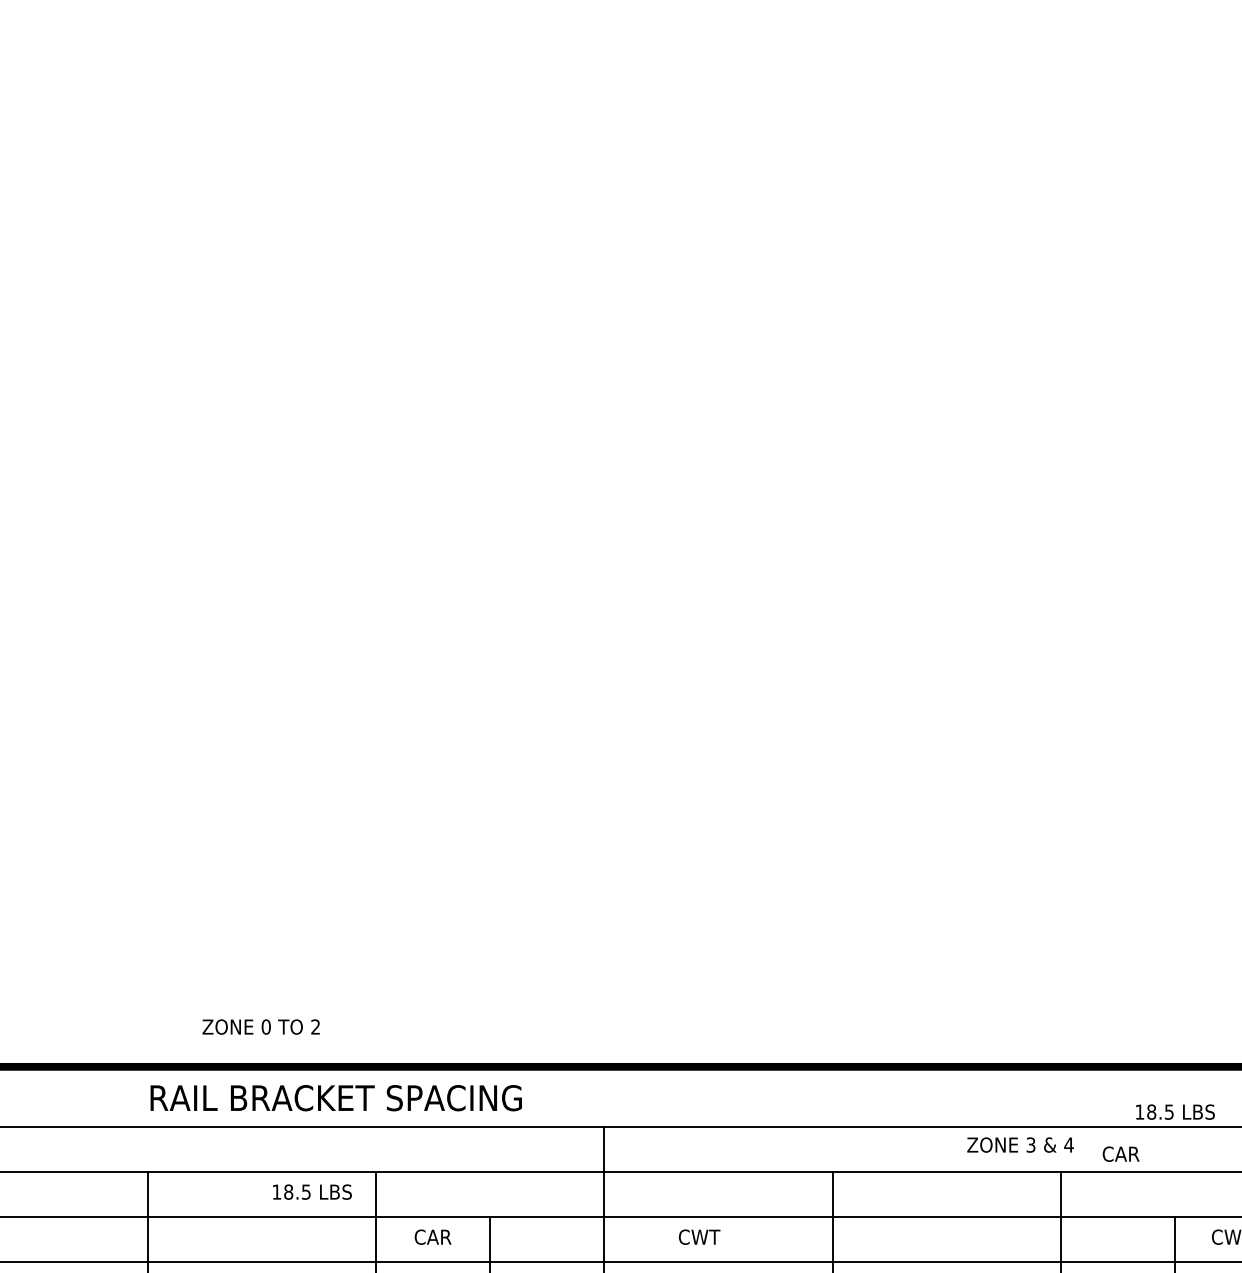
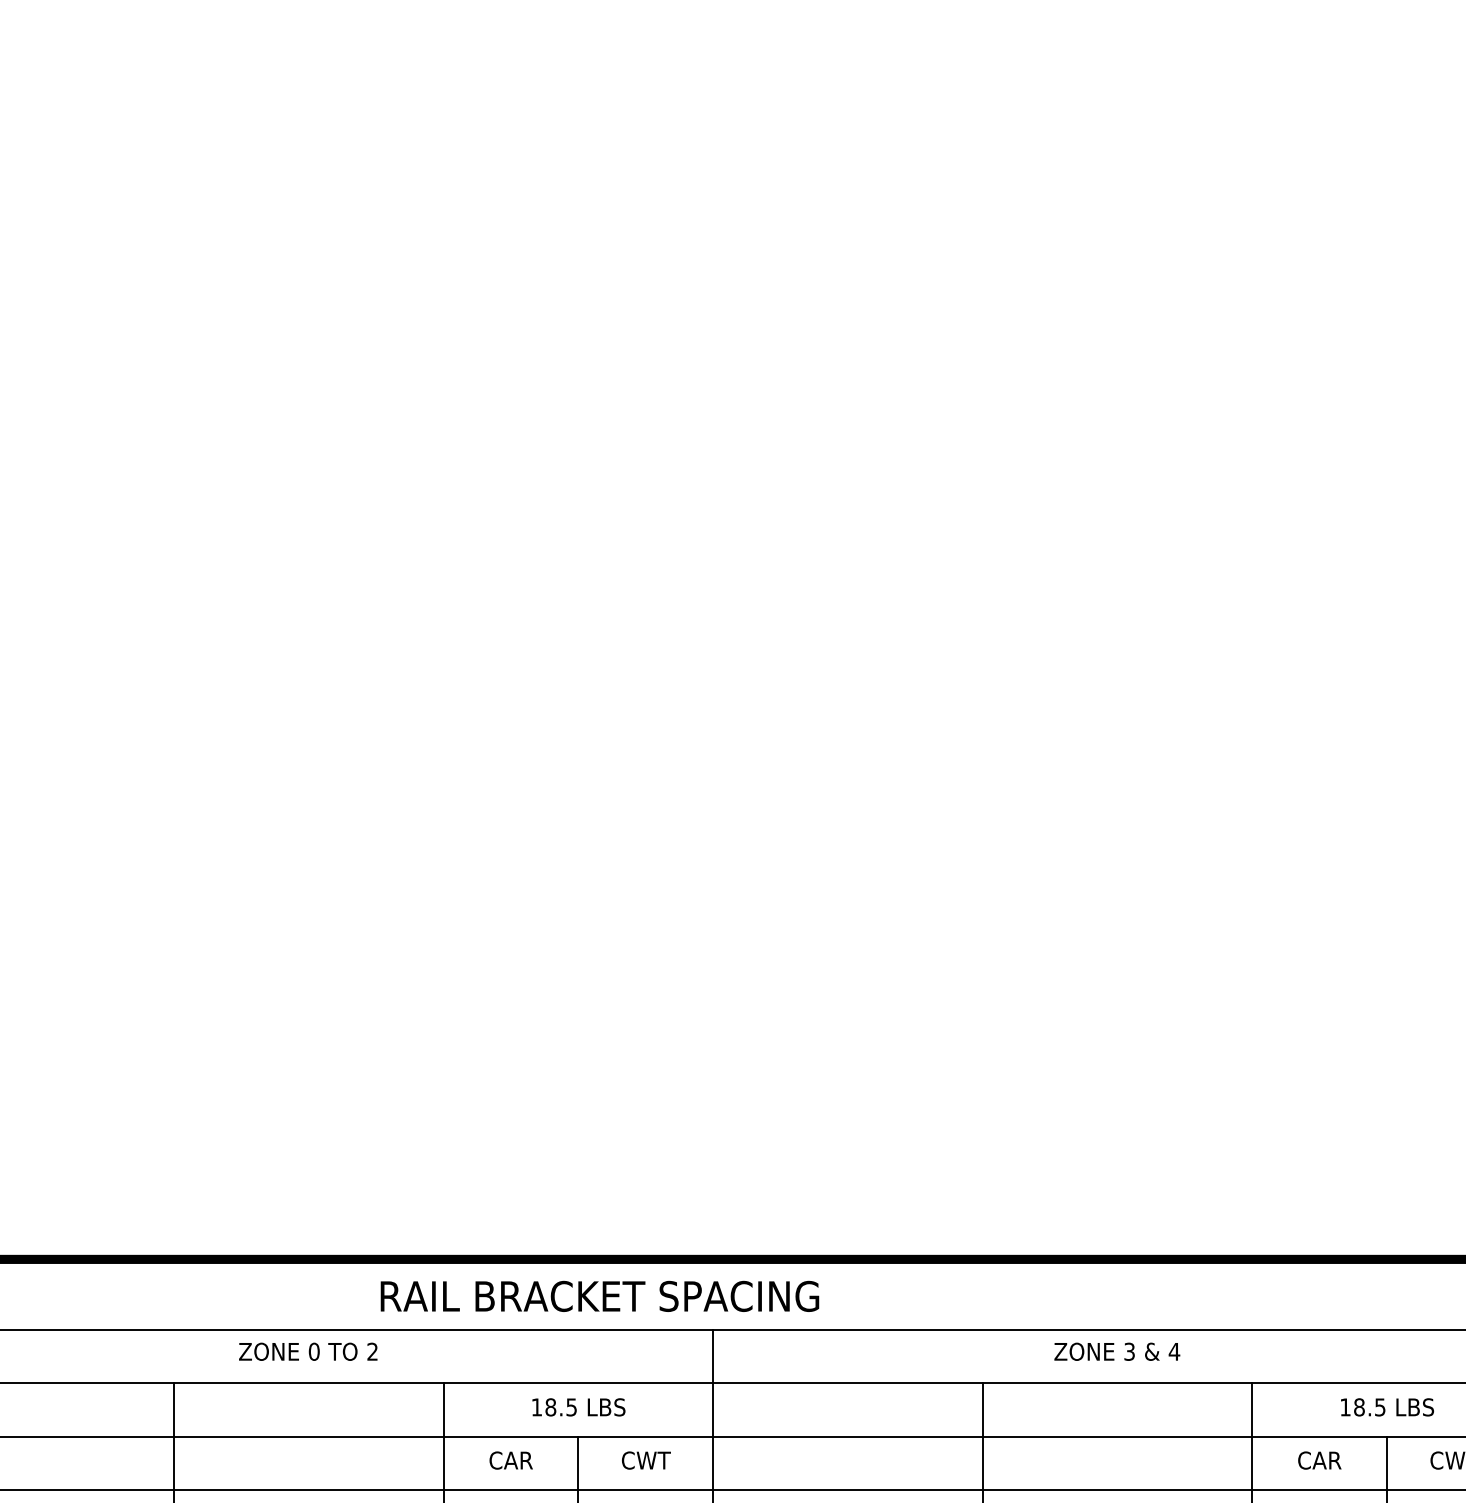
text: (260, 1026) -> (307, 1351), moved
text: (335, 1098) -> (599, 1296), moved
text: (1175, 1111) -> (1387, 1406), moved
text: (1020, 1144) -> (1117, 1351), moved
text: (1120, 1153) -> (1319, 1459), moved
text: (312, 1191) -> (578, 1406), moved
text: (699, 1236) -> (646, 1459), moved

